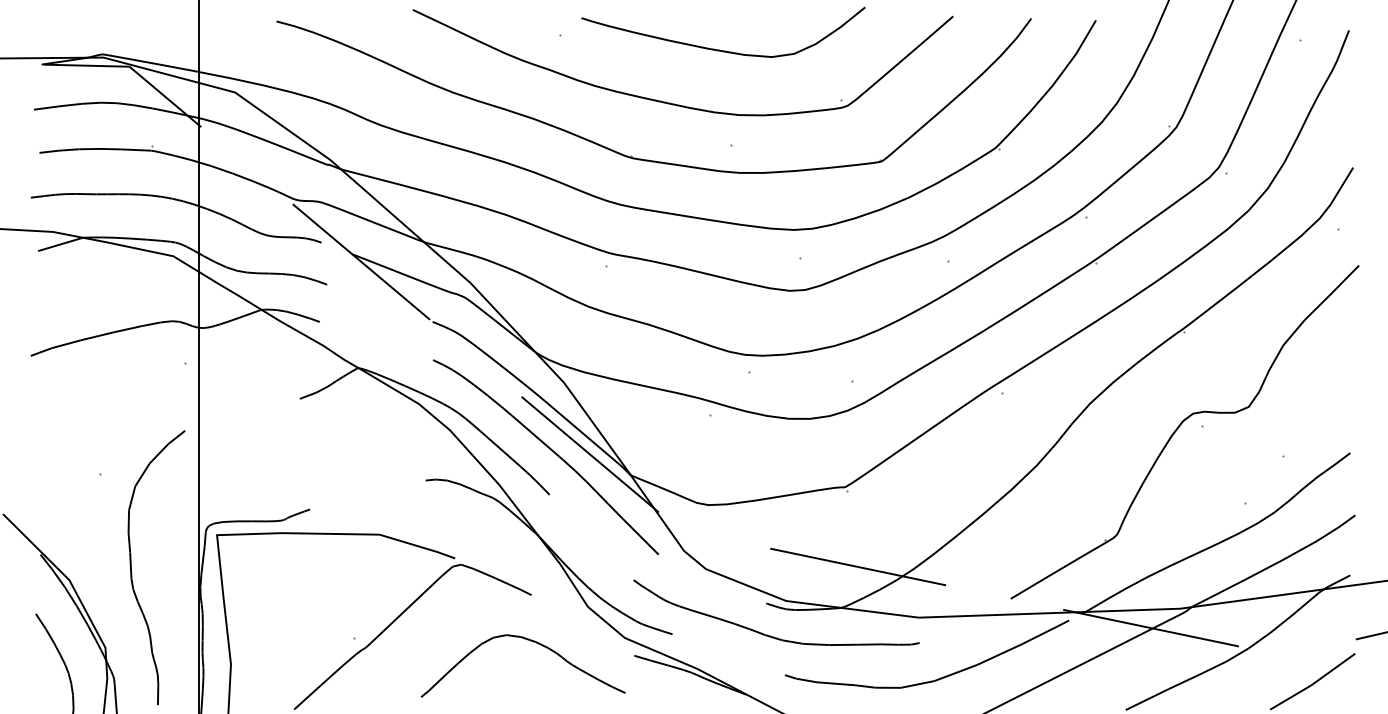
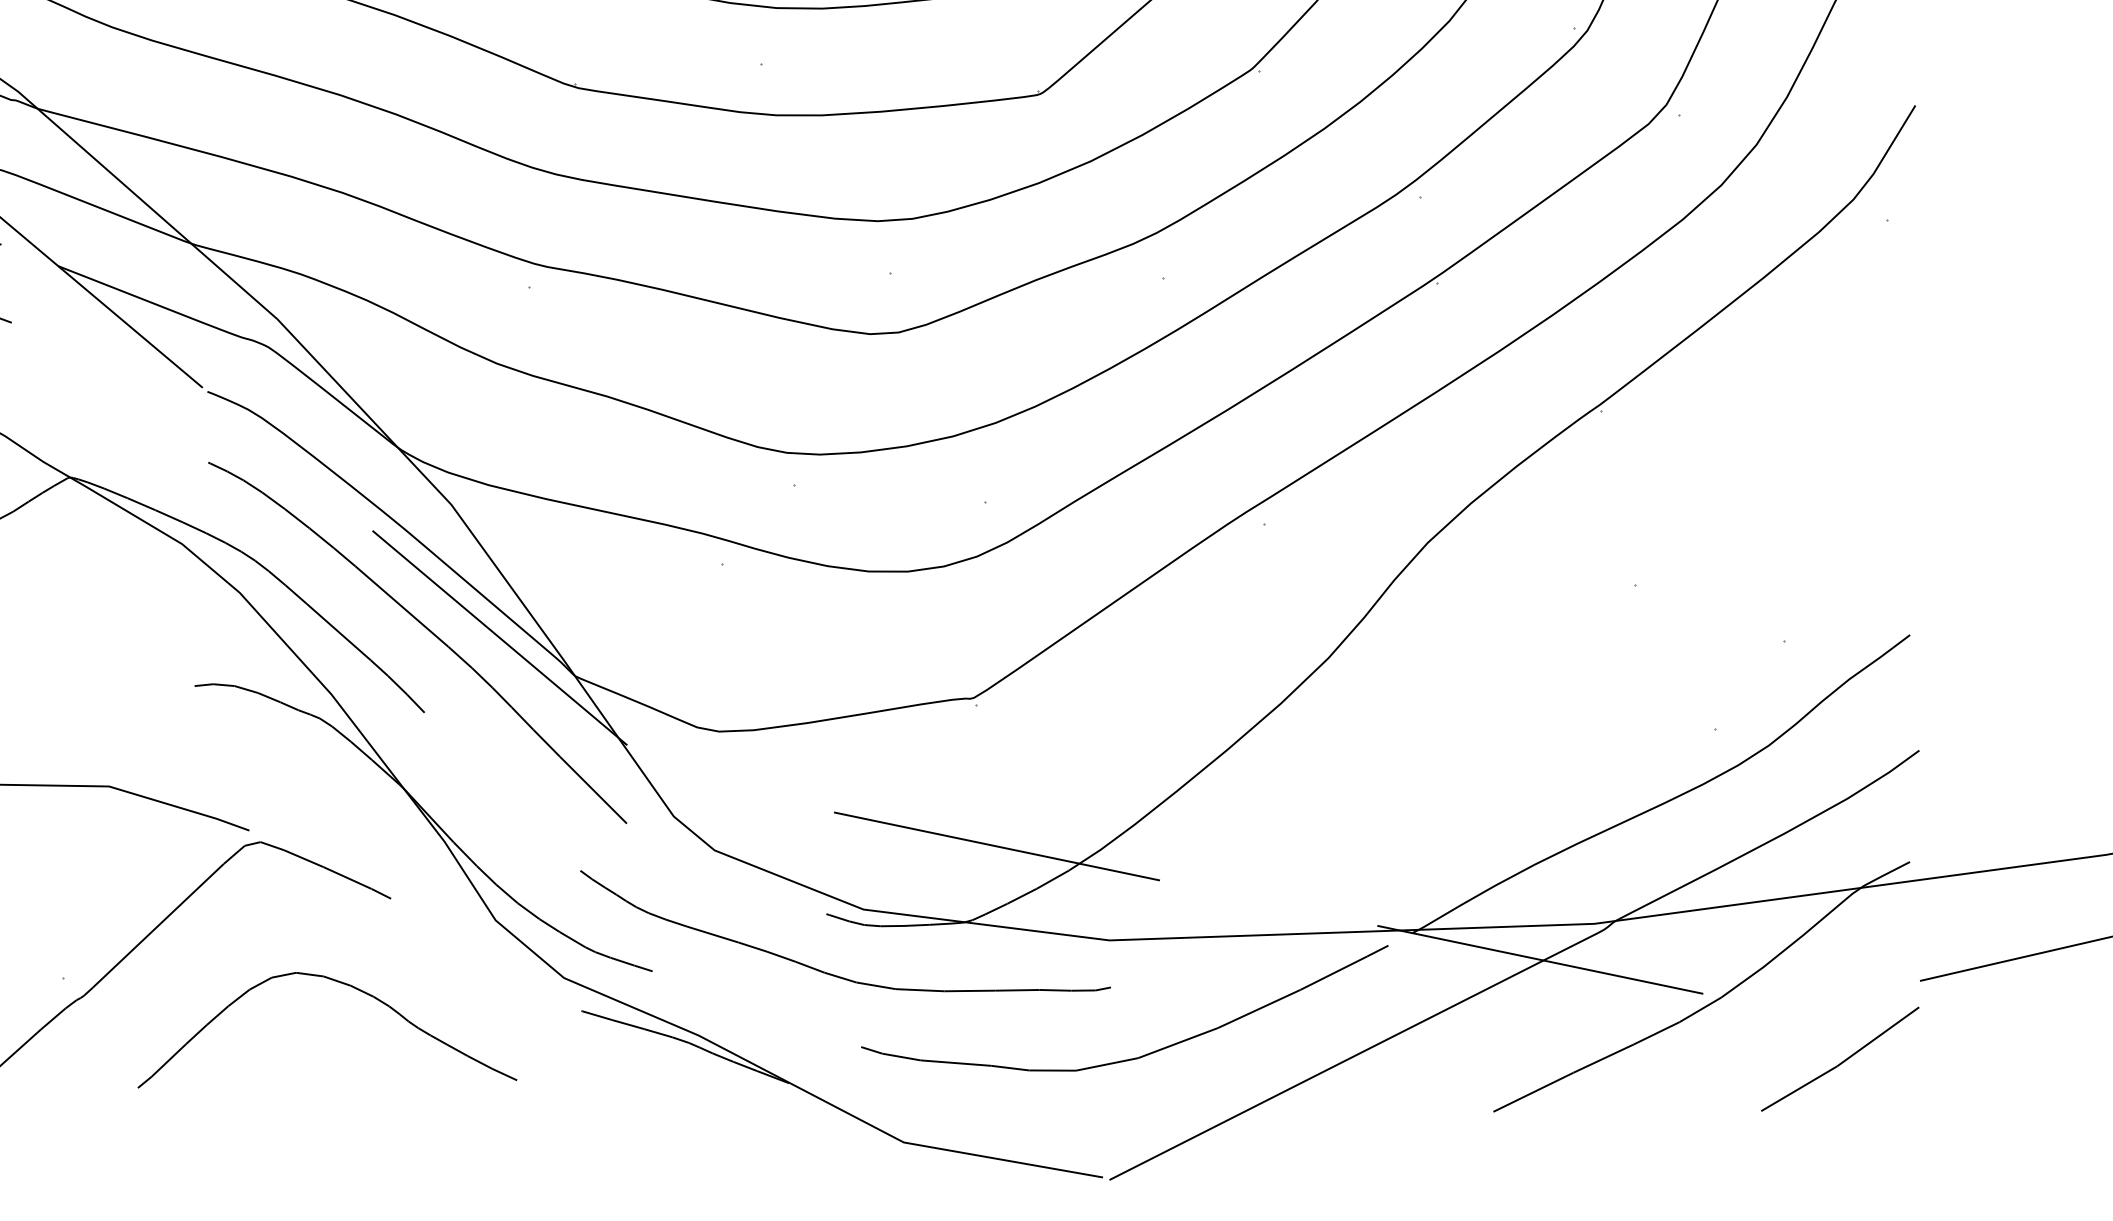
part: (1179, 427) -> (1593, 587), removed
curve: (530, 641) -> (340, 984), moved

